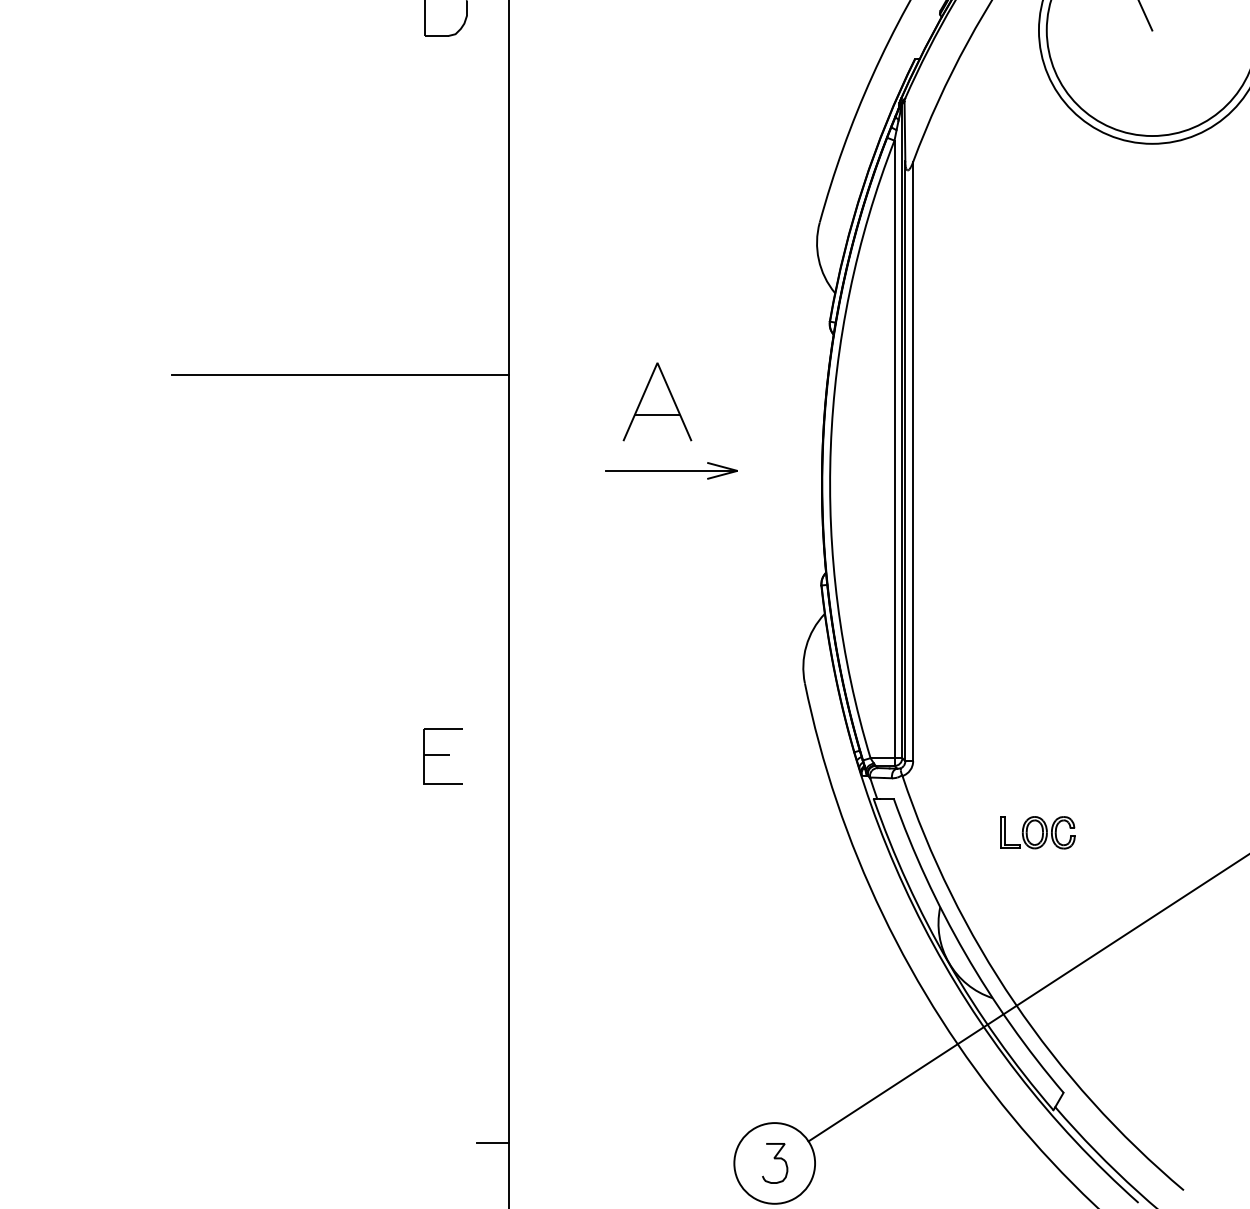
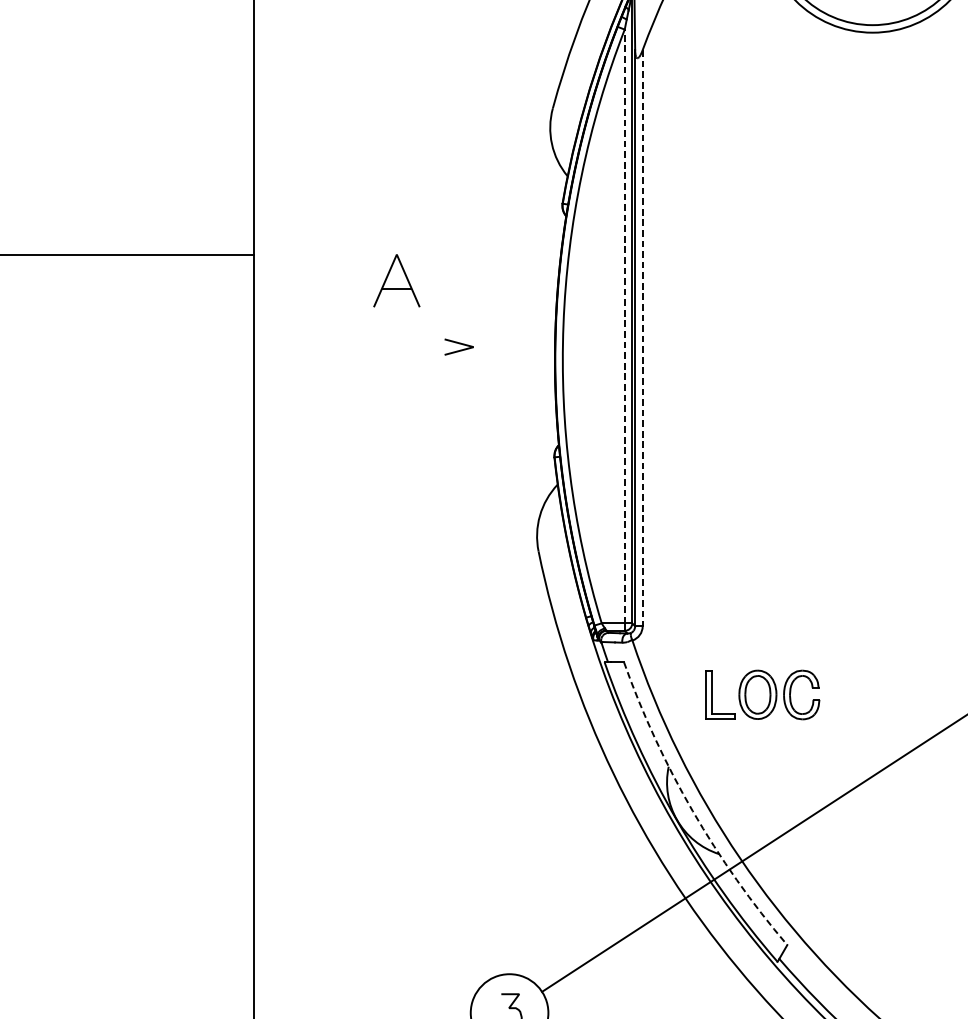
part: (657, 401) -> (396, 280), size x0.7
line: (894, 449) -> (624, 326), solid -> dashed
line: (913, 461) -> (643, 338), solid -> dashed
line: (671, 470) -> (410, 346), removed
part: (442, 756) -> (190, 621), removed
part: (1037, 832) -> (762, 694), size x1.6
arc: (965, 953) -> (693, 811), solid -> dashed
line: (492, 1143) -> (238, 993), removed

